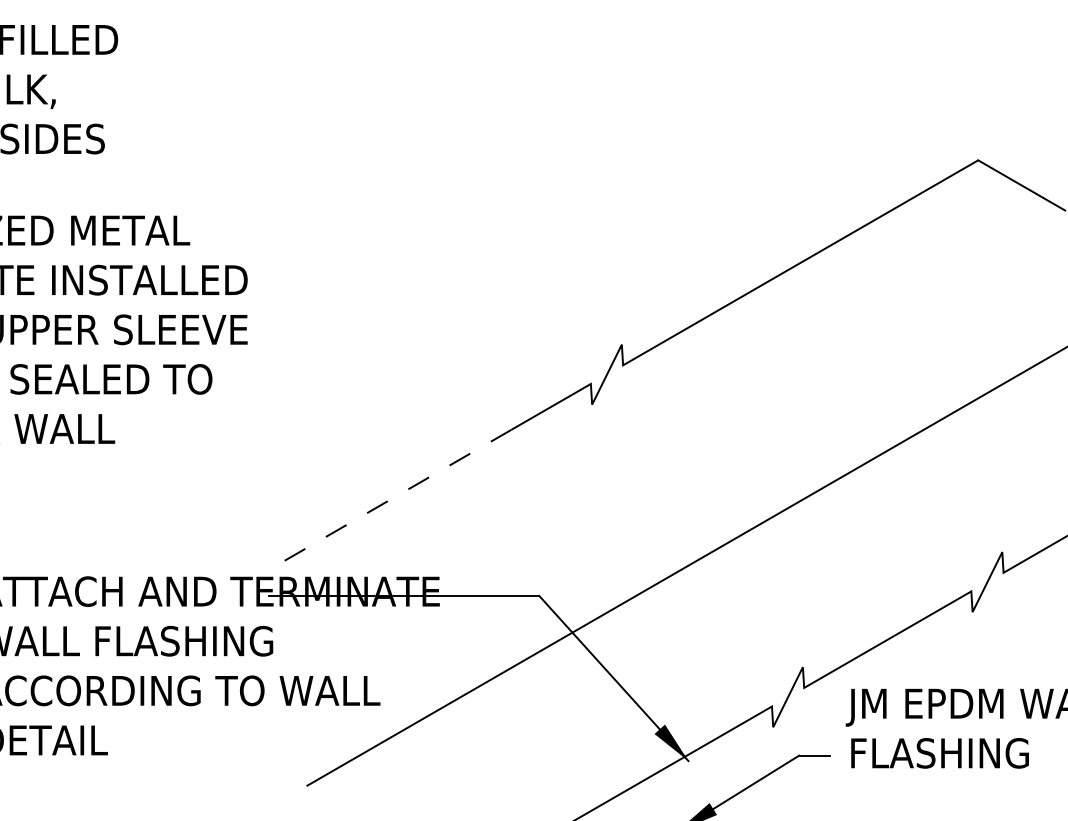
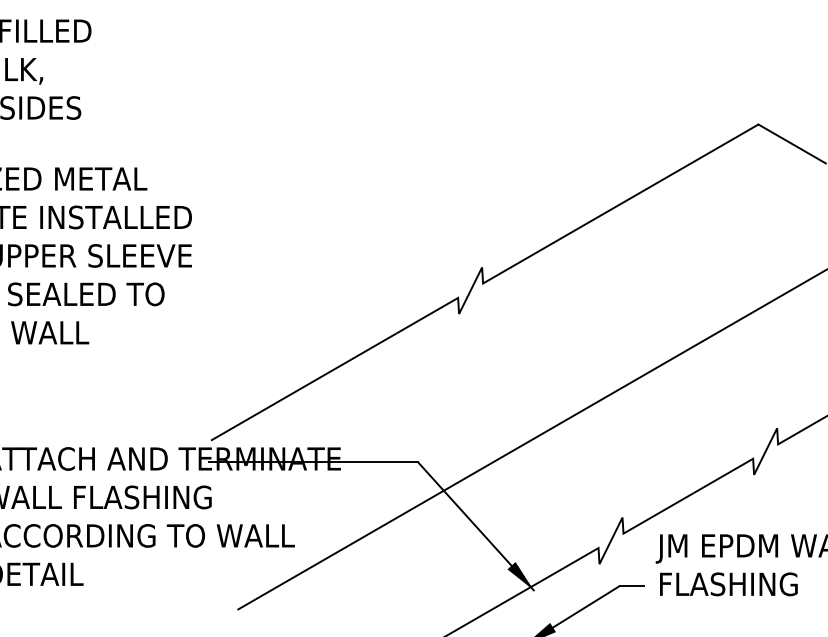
line: (391, 499) -> (303, 387), dashed -> solid

